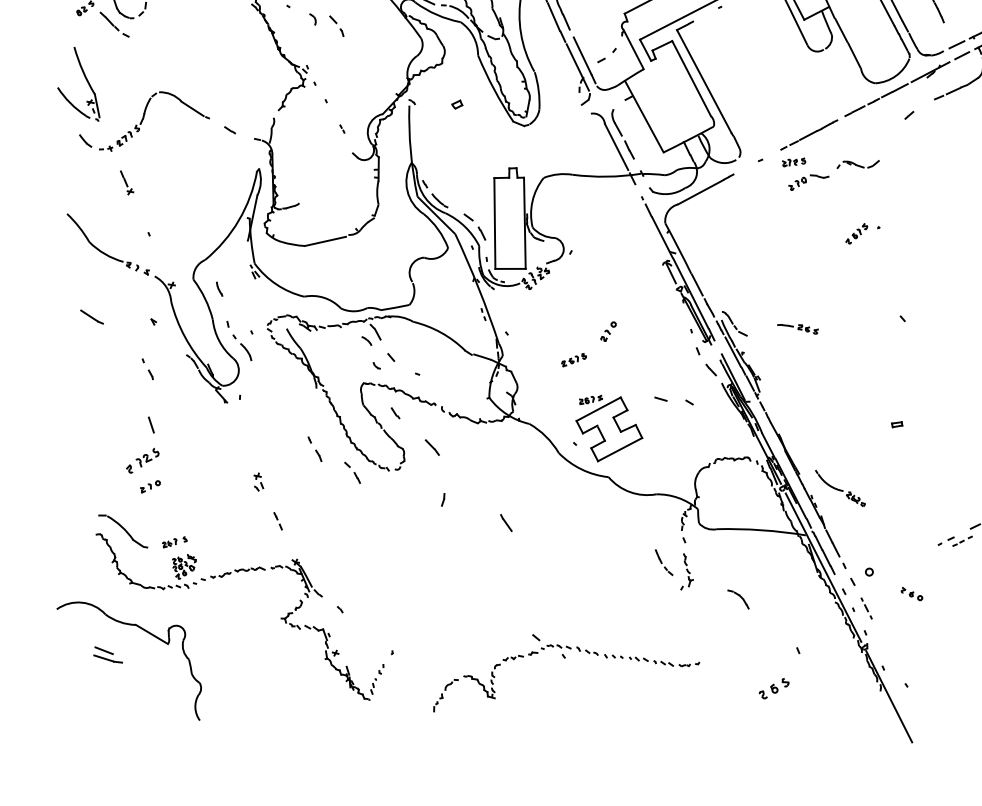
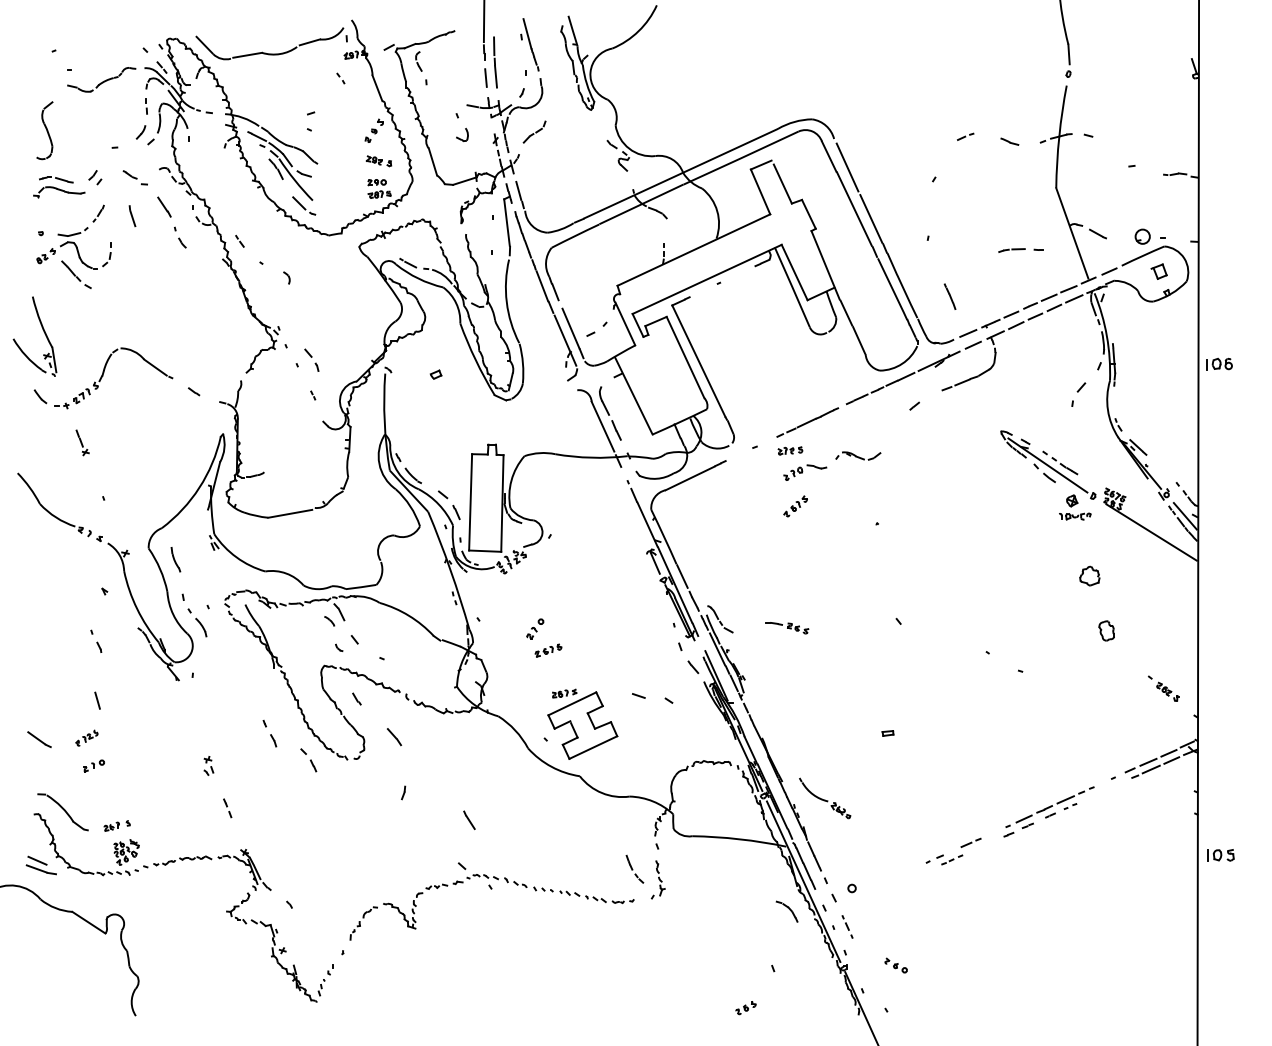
part: (336, 25) -> (311, 359), moved
part: (856, 233) -> (795, 506), moved
part: (219, 288) -> (175, 559), size x1.67
line: (92, 316) -> (39, 739), moved
part: (608, 331) -> (535, 628), moved
part: (142, 460) -> (86, 737), size x0.62
part: (911, 593) -> (895, 965), moved
part: (737, 599) -> (786, 911), moved
part: (107, 655) -> (40, 865), moved
part: (564, 658) -> (491, 889), moved
part: (773, 689) -> (745, 1008), size x0.62

